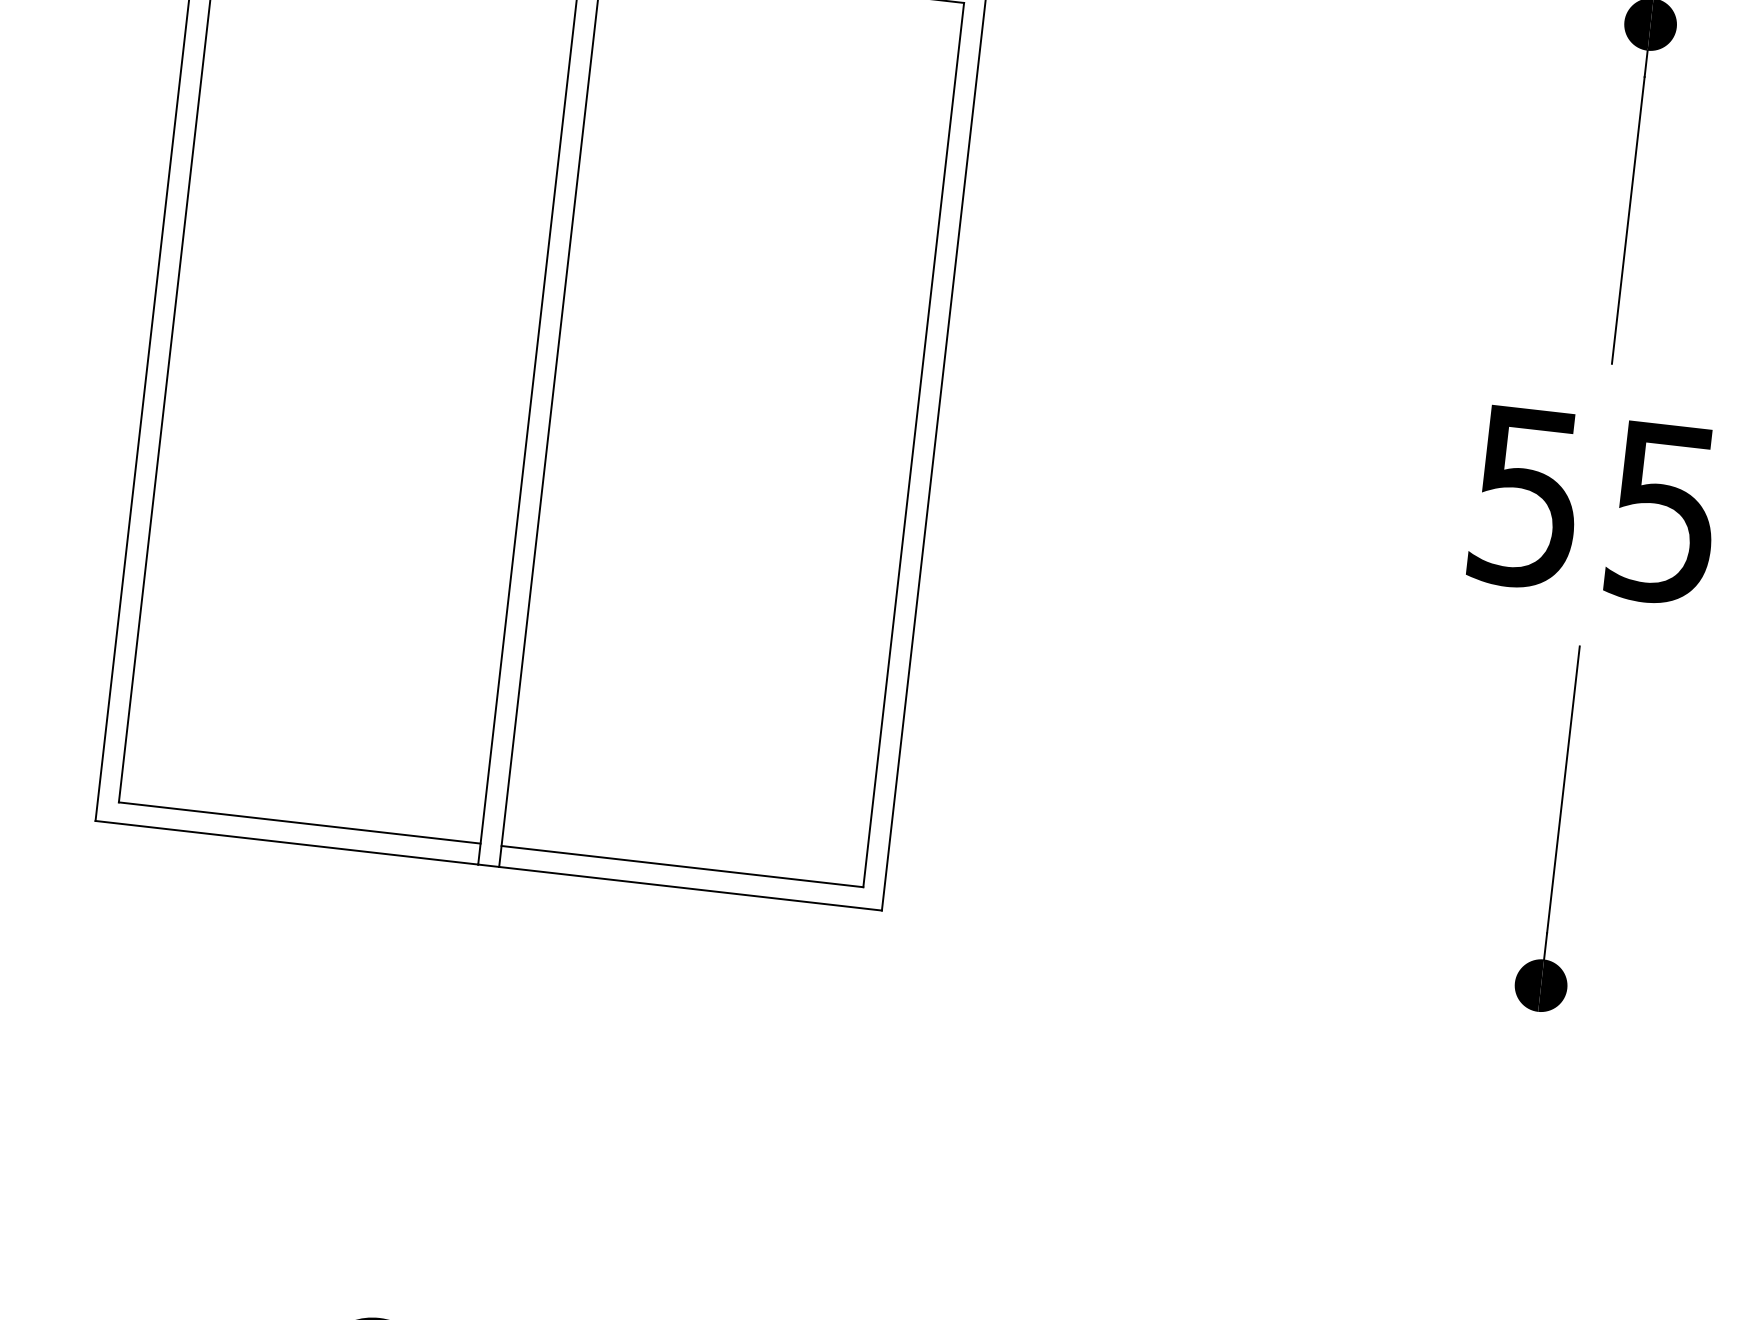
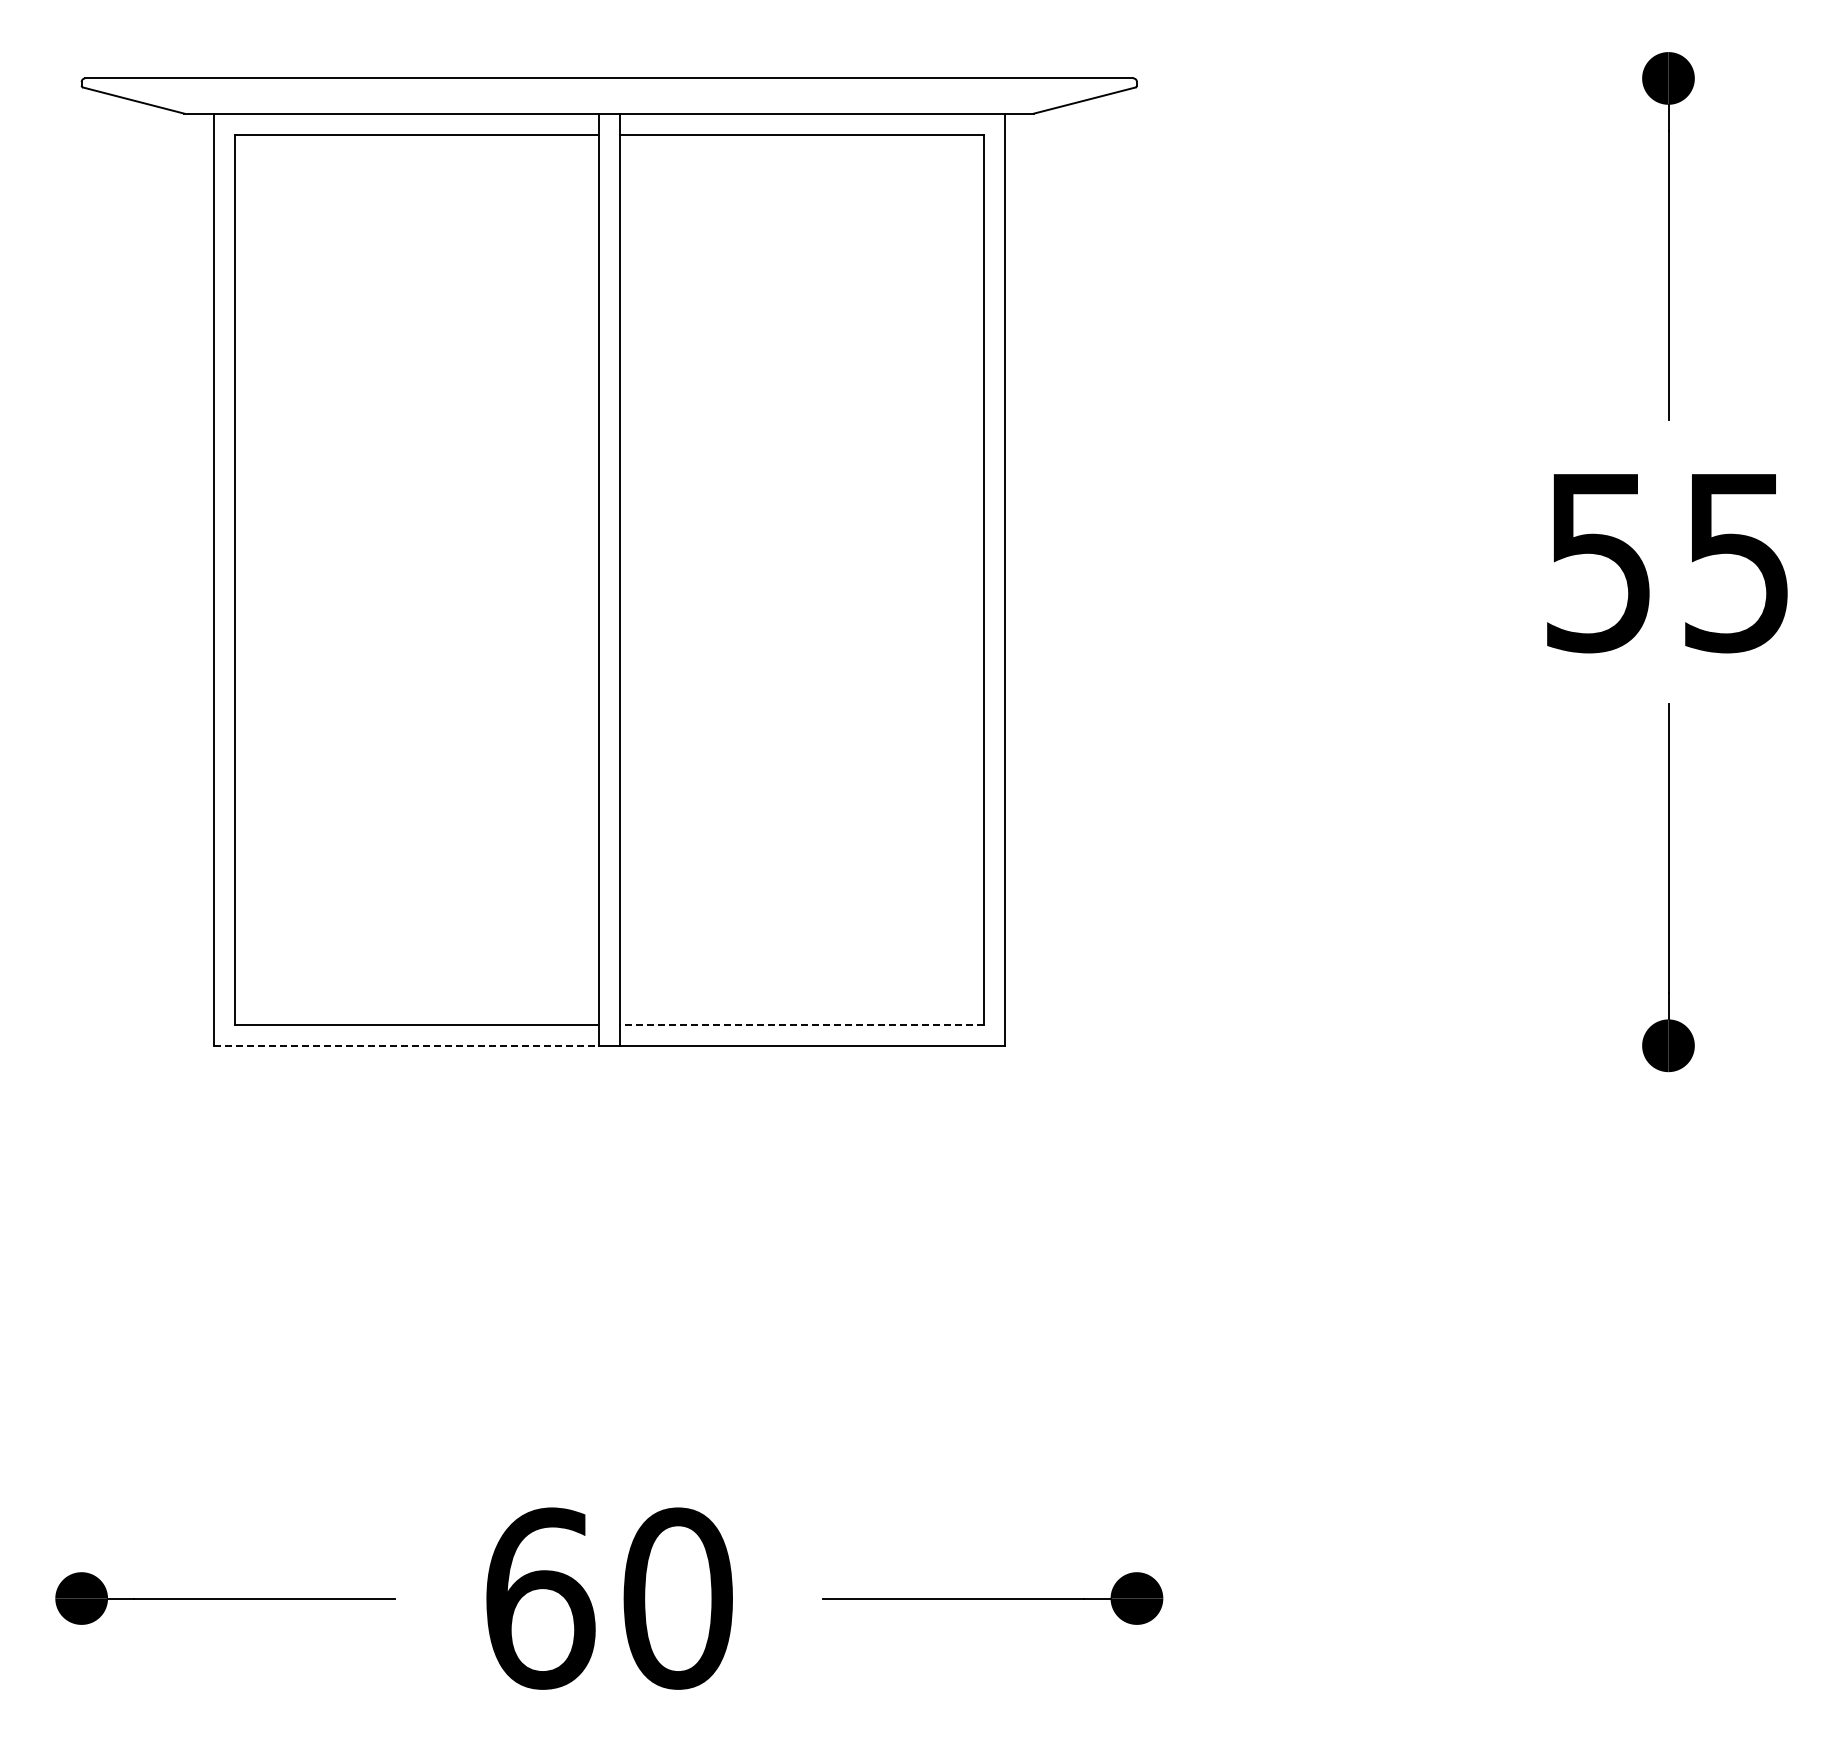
line: (287, 842) -> (406, 1045), solid -> dashed
line: (682, 866) -> (801, 1024), solid -> dashed

